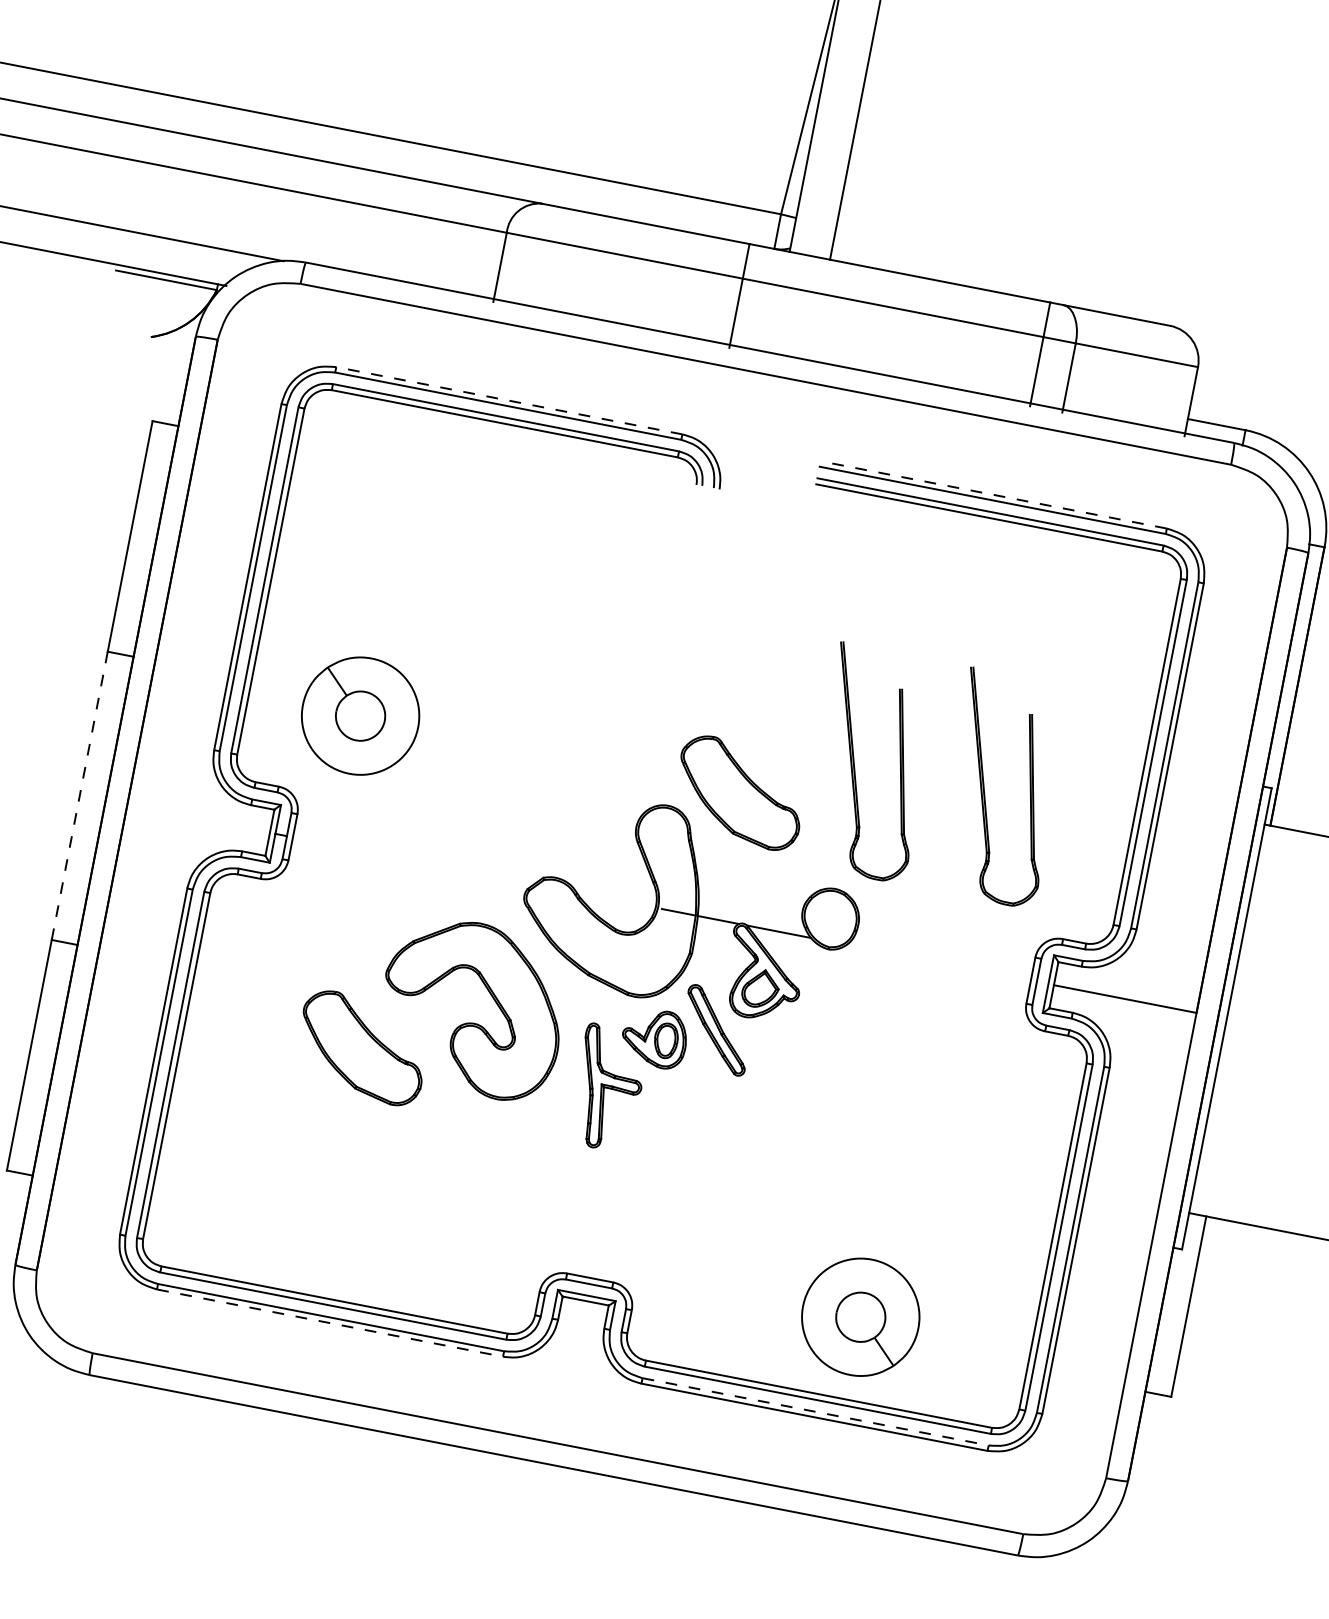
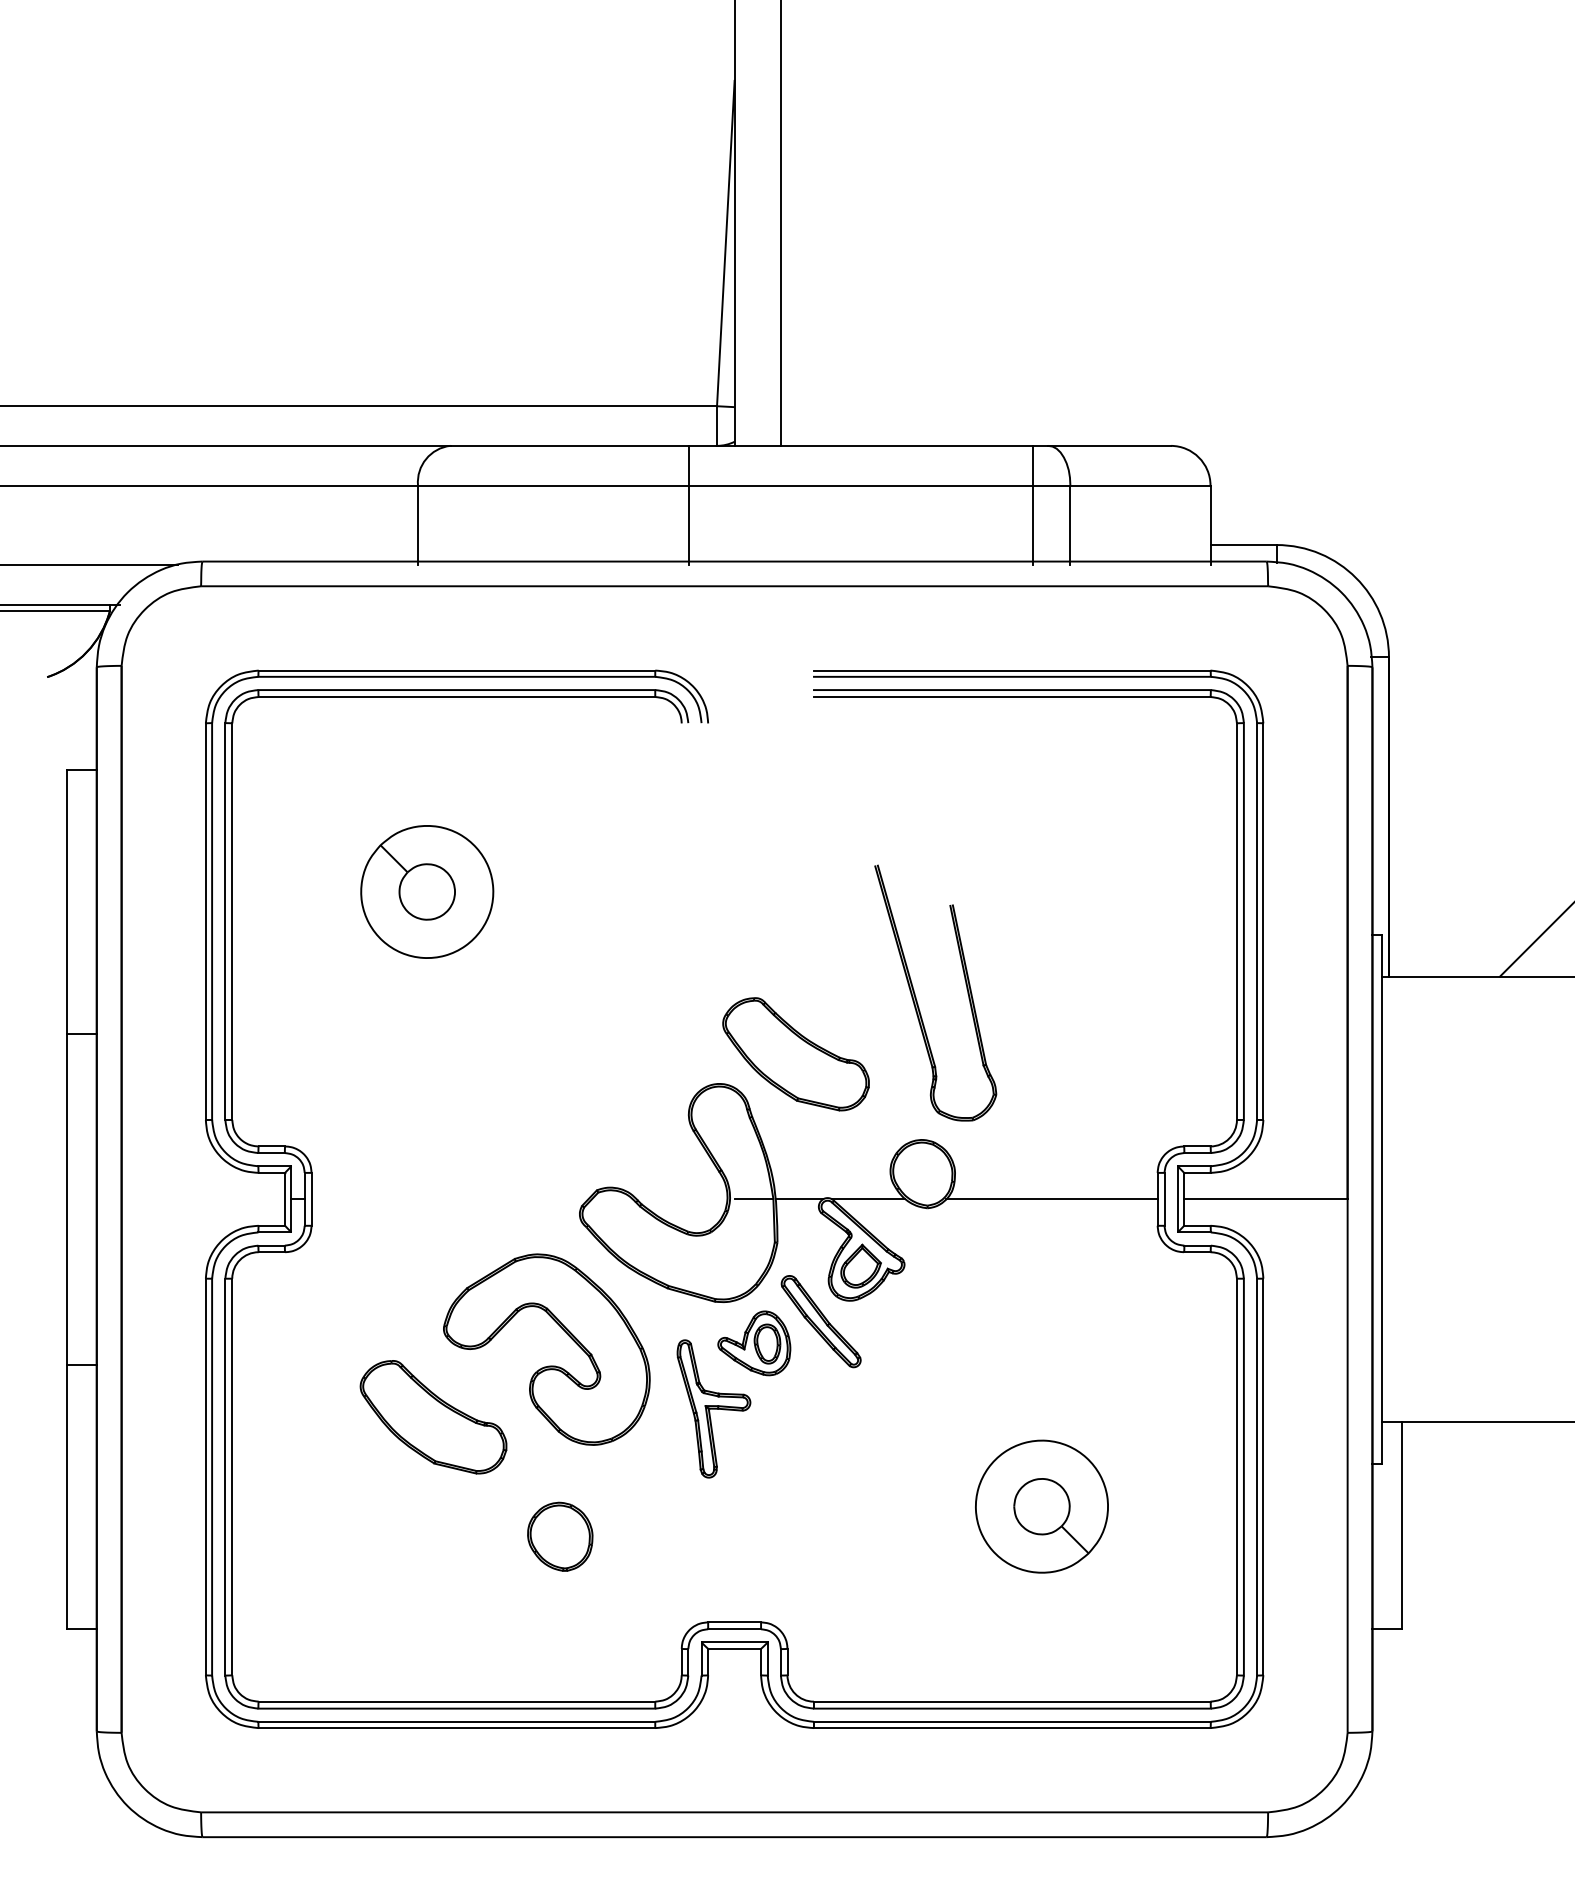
line: (509, 400) -> (456, 670), dashed -> solid
line: (993, 494) -> (1011, 670), dashed -> solid
part: (360, 715) -> (427, 891), moved
part: (984, 789) -> (1065, 997), removed
line: (80, 796) -> (67, 1199), dashed -> solid
line: (938, 962) -> (1051, 1199), added
part: (452, 1173) -> (560, 1536), added
part: (860, 1317) -> (1041, 1506), moved
line: (330, 1323) -> (457, 1728), dashed -> solid
line: (815, 1411) -> (1012, 1721), dashed -> solid

